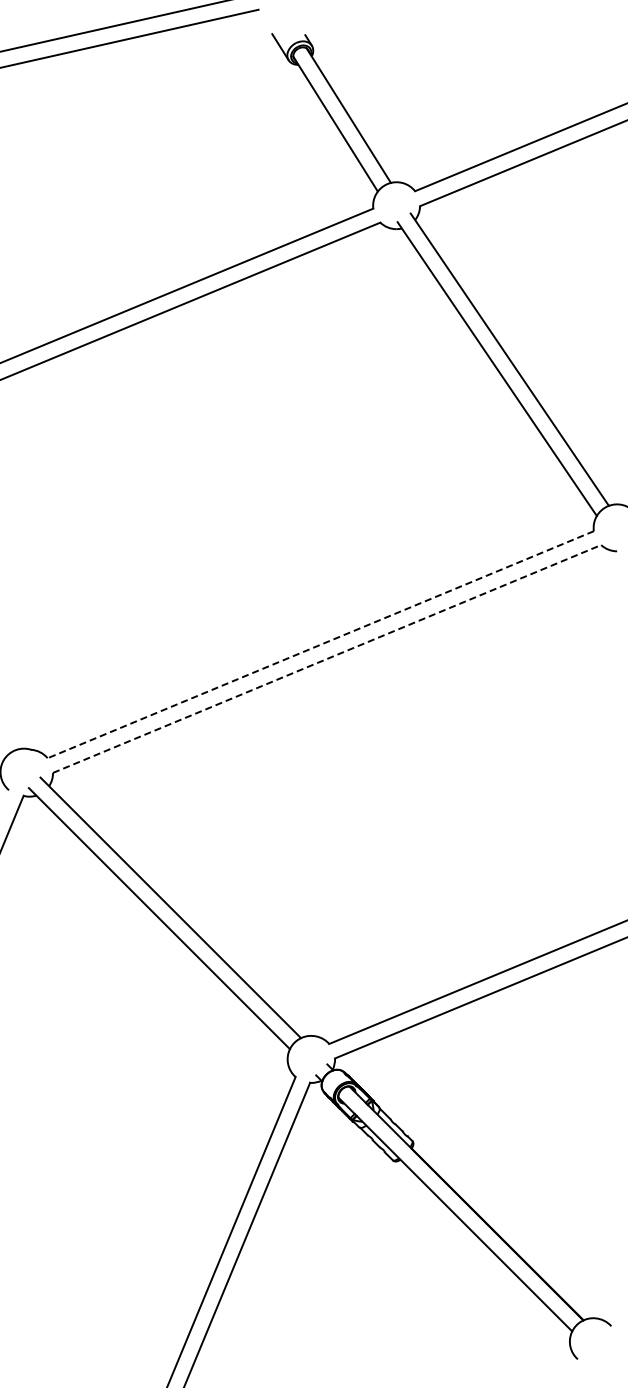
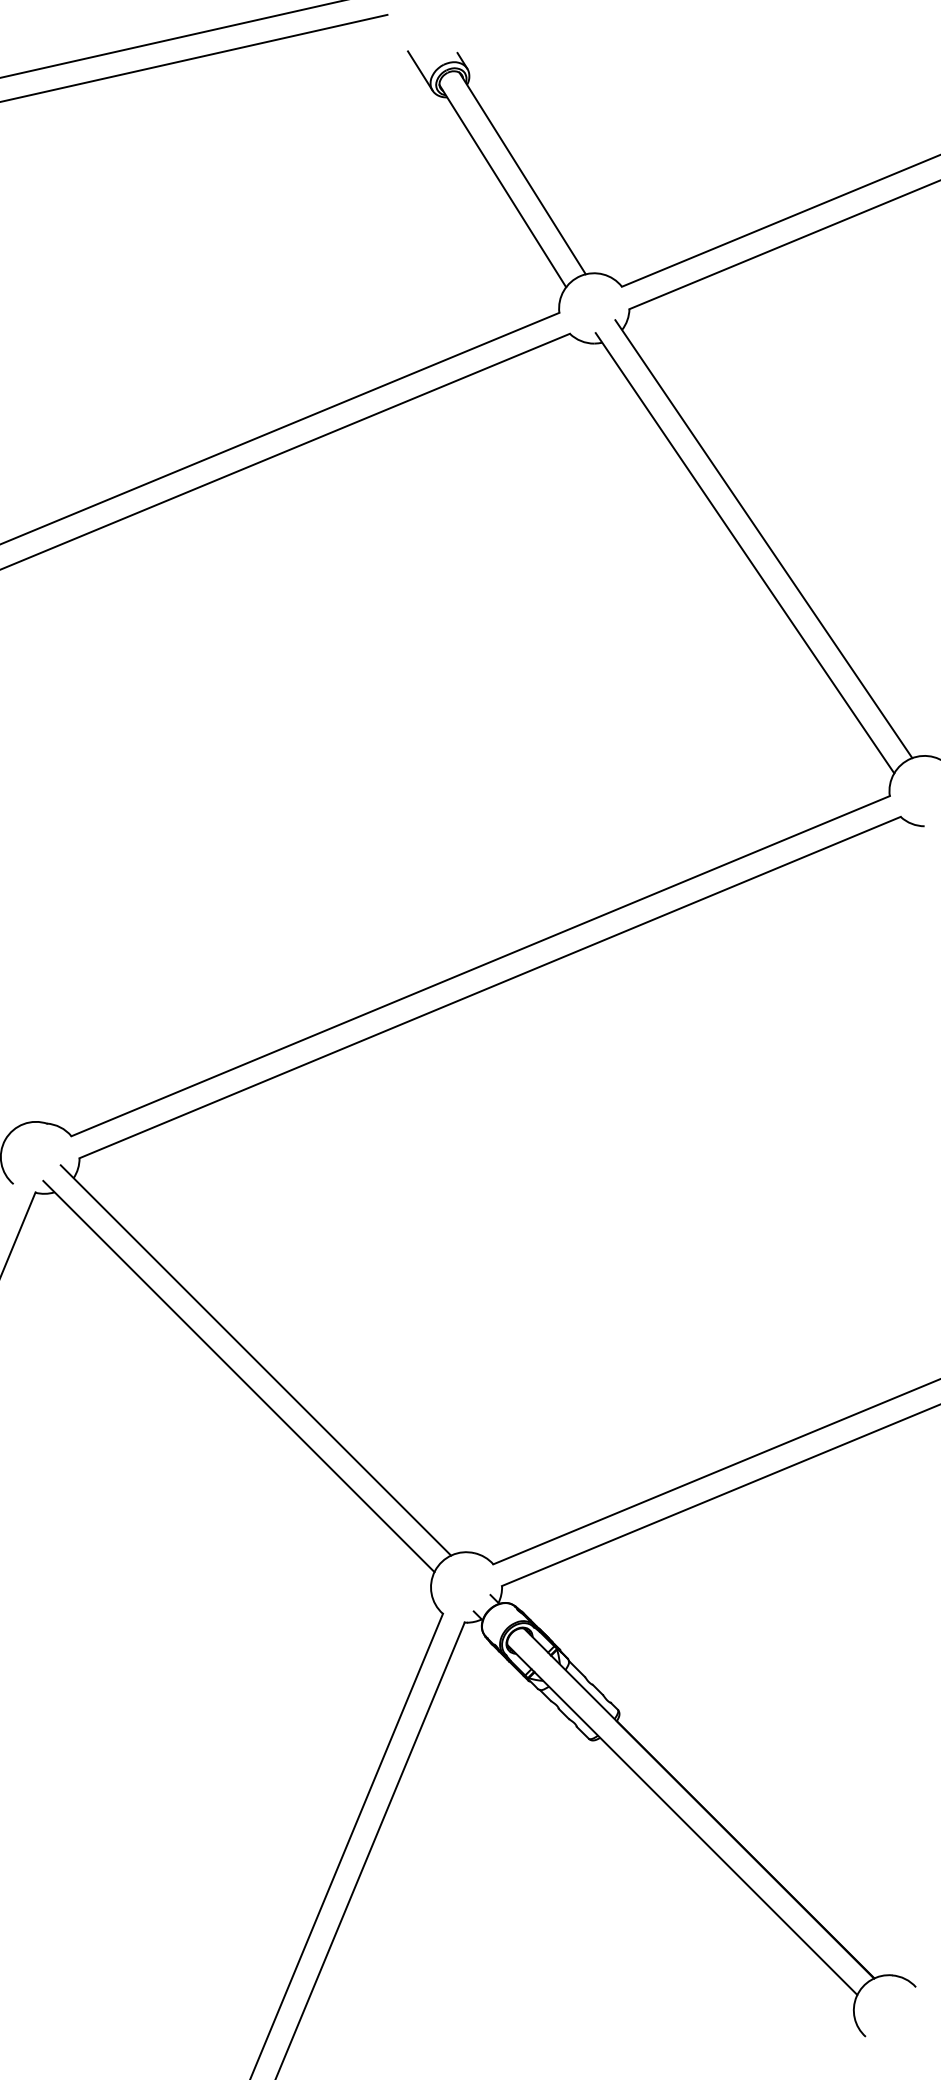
line: (320, 644) -> (480, 965), dashed -> solid
line: (327, 659) -> (490, 988), dashed -> solid

